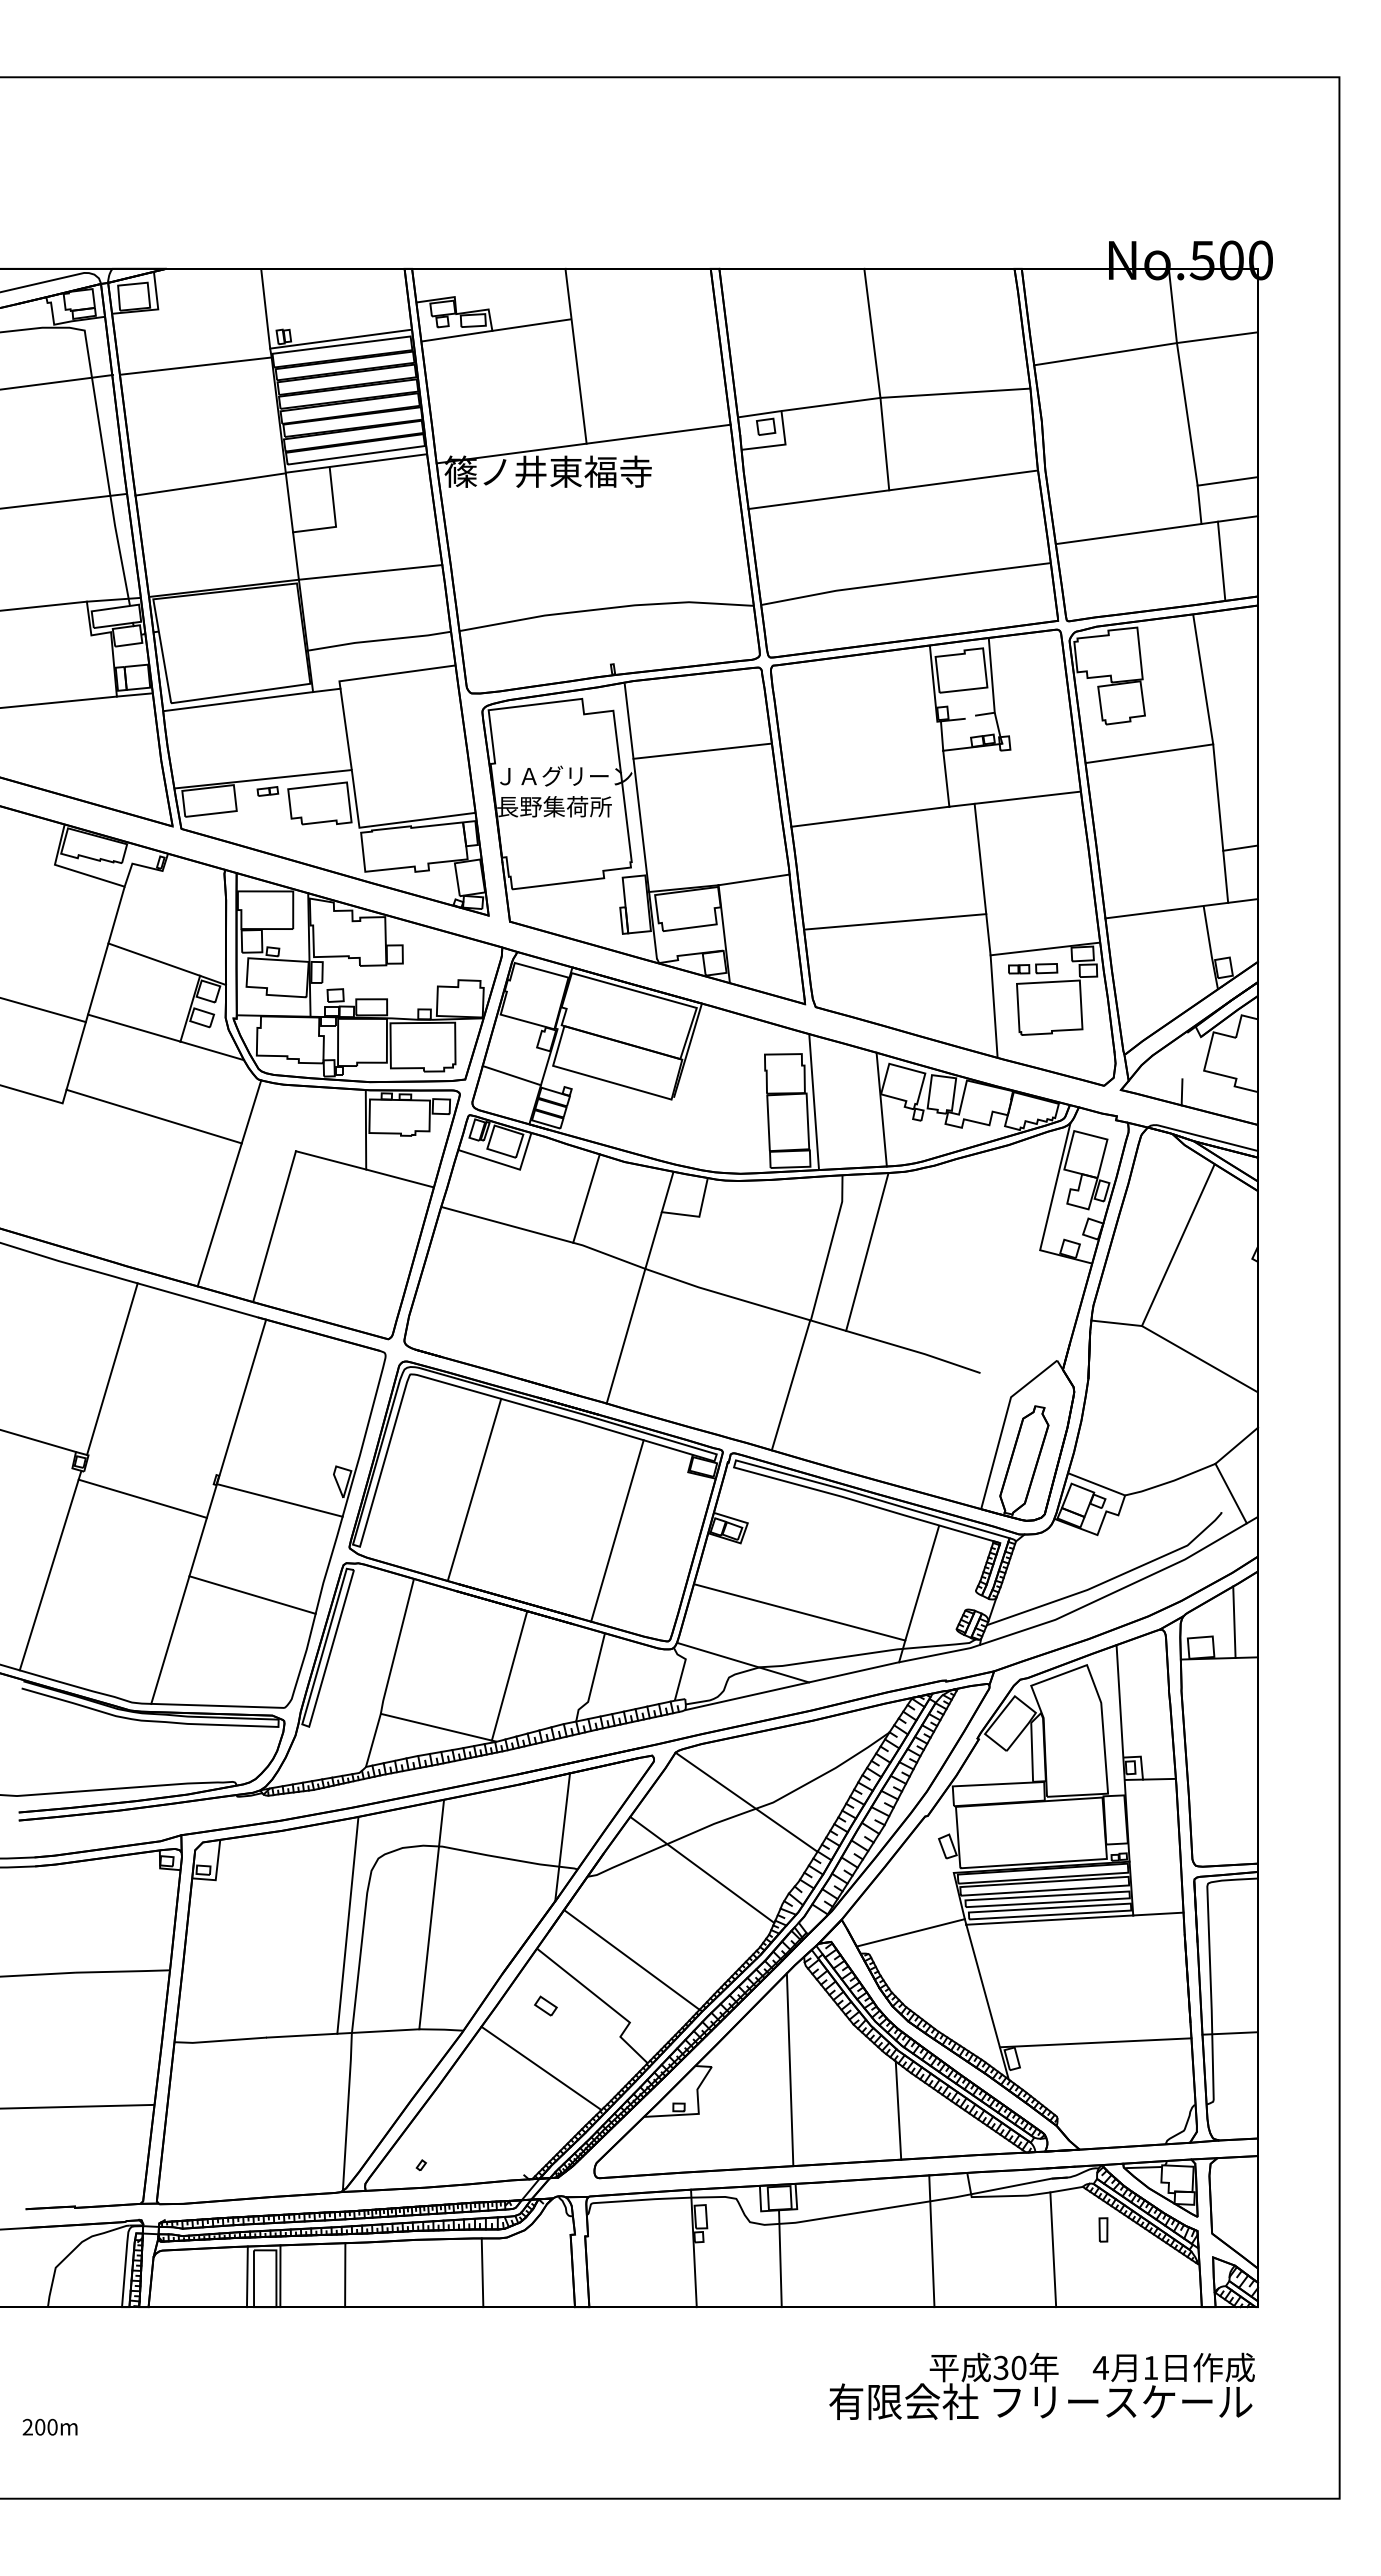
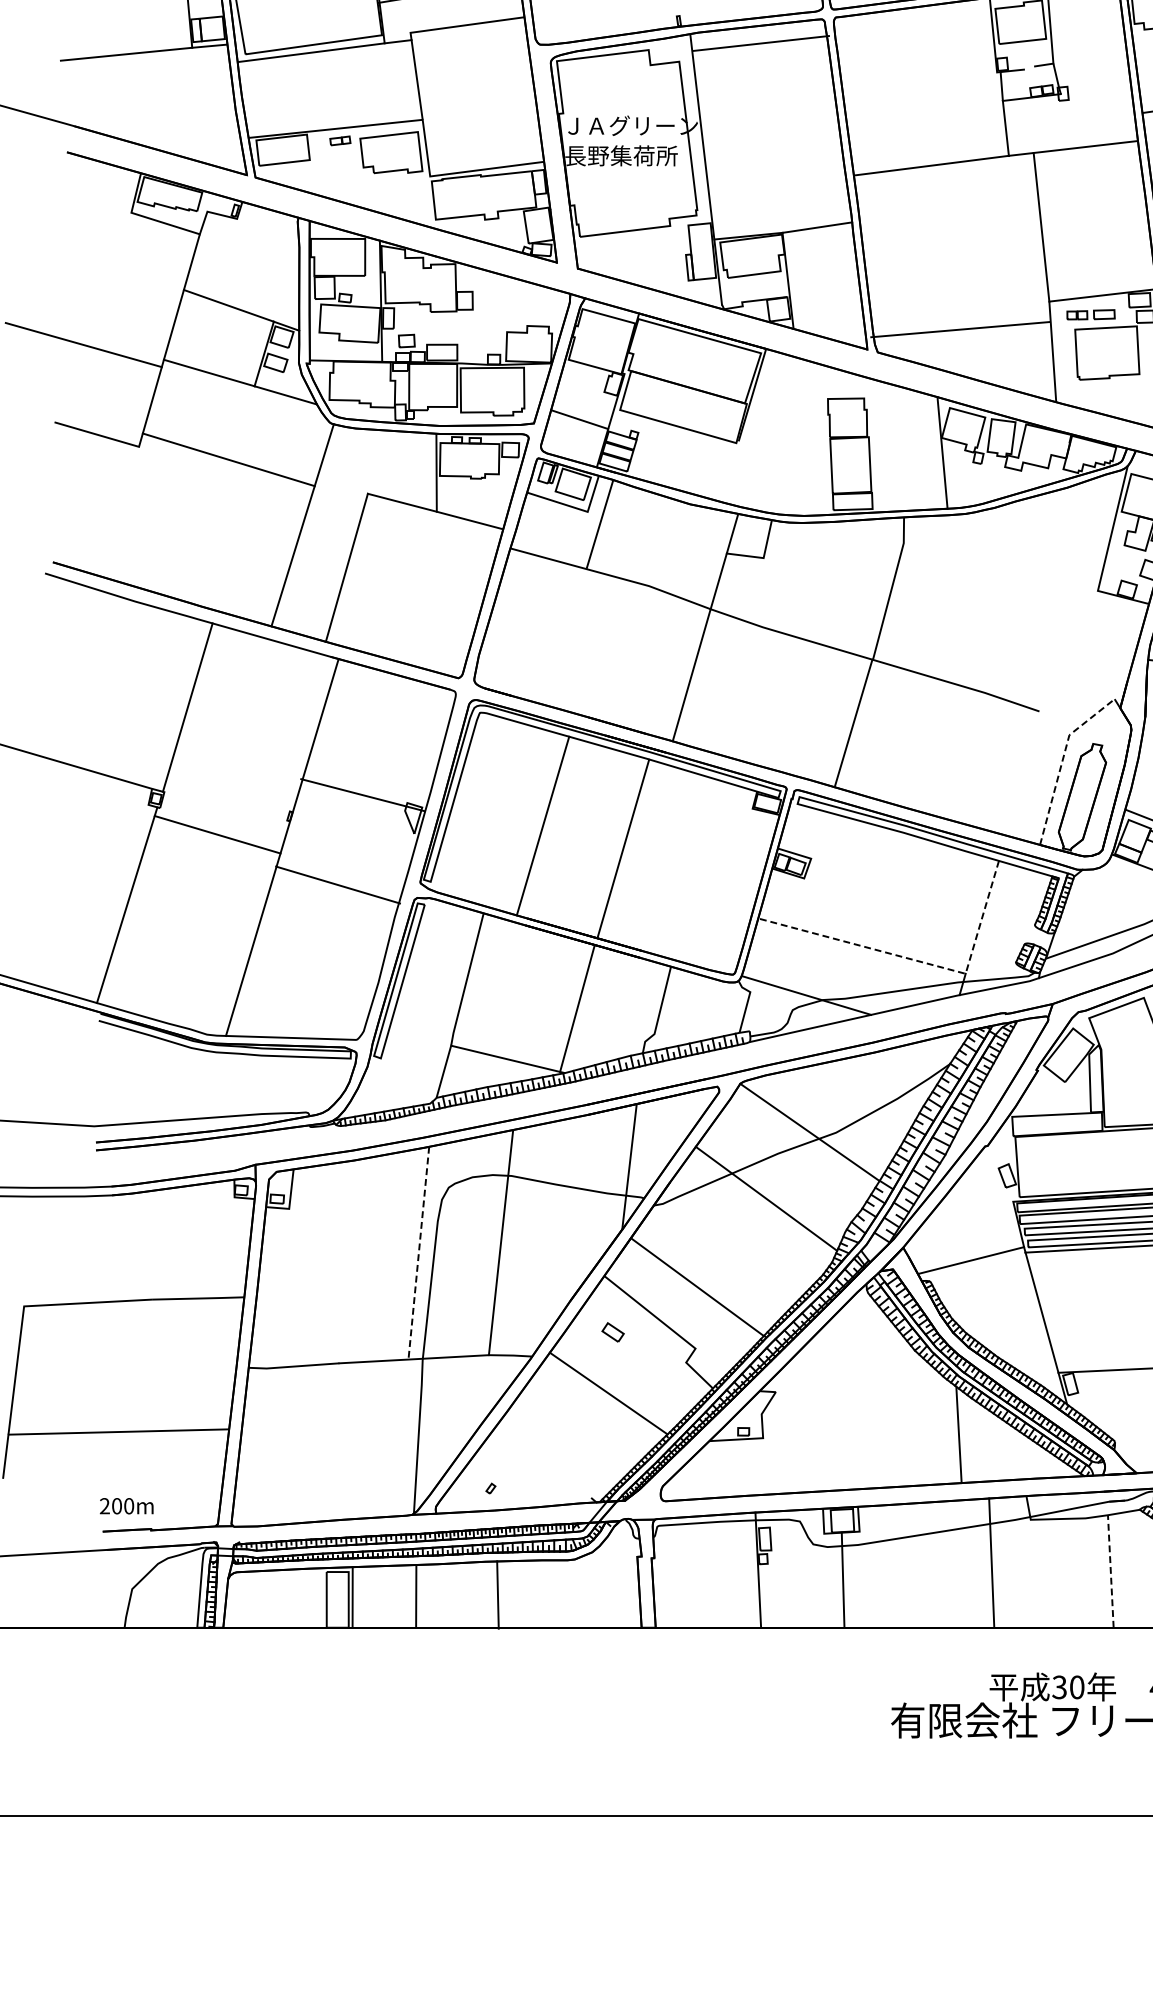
line: (702, 750) -> (760, 42), moved
line: (895, 921) -> (960, 329), moved
line: (814, 1102) -> (876, 445), removed
line: (586, 1198) -> (599, 524), moved
line: (867, 1251) -> (928, 592), removed
line: (1003, 1424) -> (1061, 761), solid -> dashed
line: (279, 1500) -> (362, 795), moved
line: (617, 1530) -> (623, 848), moved
line: (252, 1594) -> (338, 884), moved
line: (858, 1627) -> (919, 961), solid -> dashed
line: (347, 1925) -> (418, 1253), solid -> dashed
line: (789, 2069) -> (852, 1394), removed
line: (1053, 2249) -> (1111, 1571), solid -> dashed
line: (482, 2272) -> (497, 1594), moved
line: (246, 2276) -> (319, 1597), removed
text: (49, 2426) -> (126, 1505), moved

